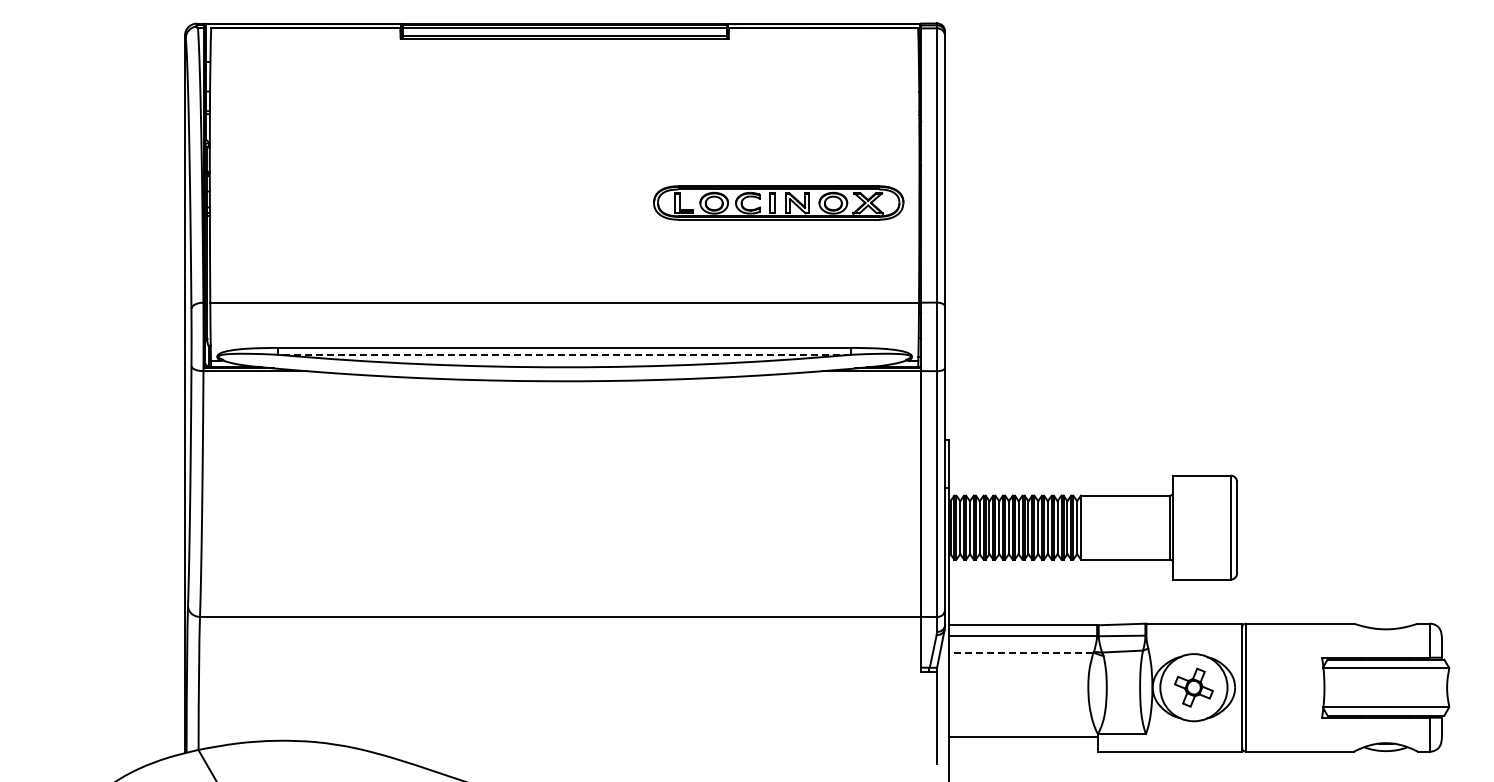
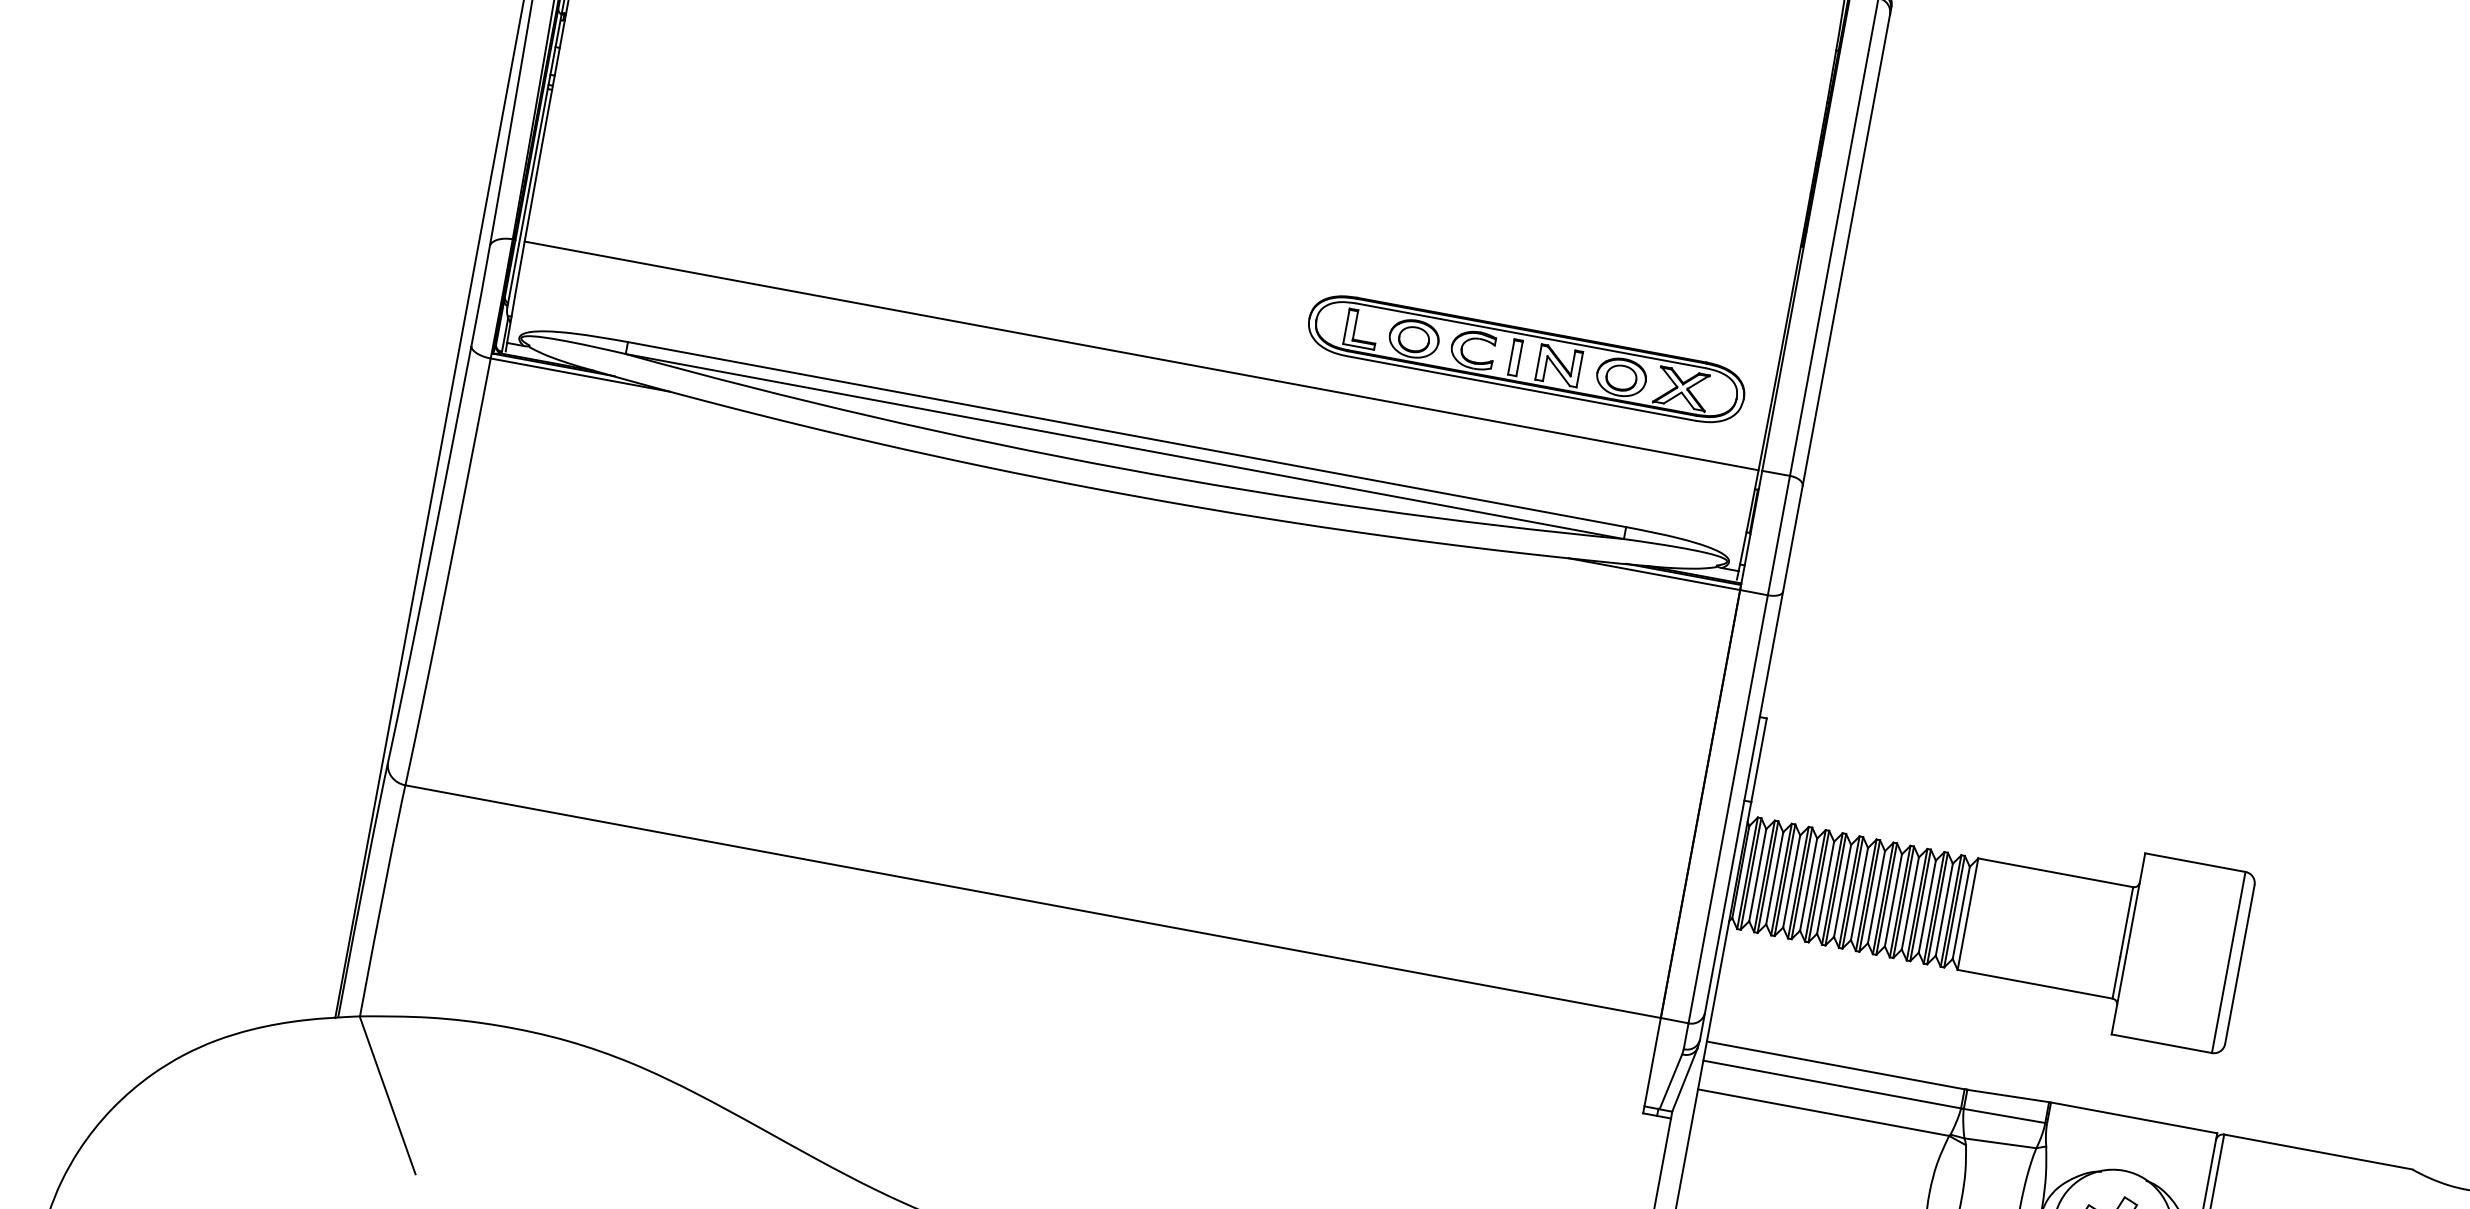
part: (778, 202) -> (1526, 358), moved
line: (564, 354) -> (1124, 446), dashed -> solid
line: (1020, 652) -> (1822, 1111), dashed -> solid

